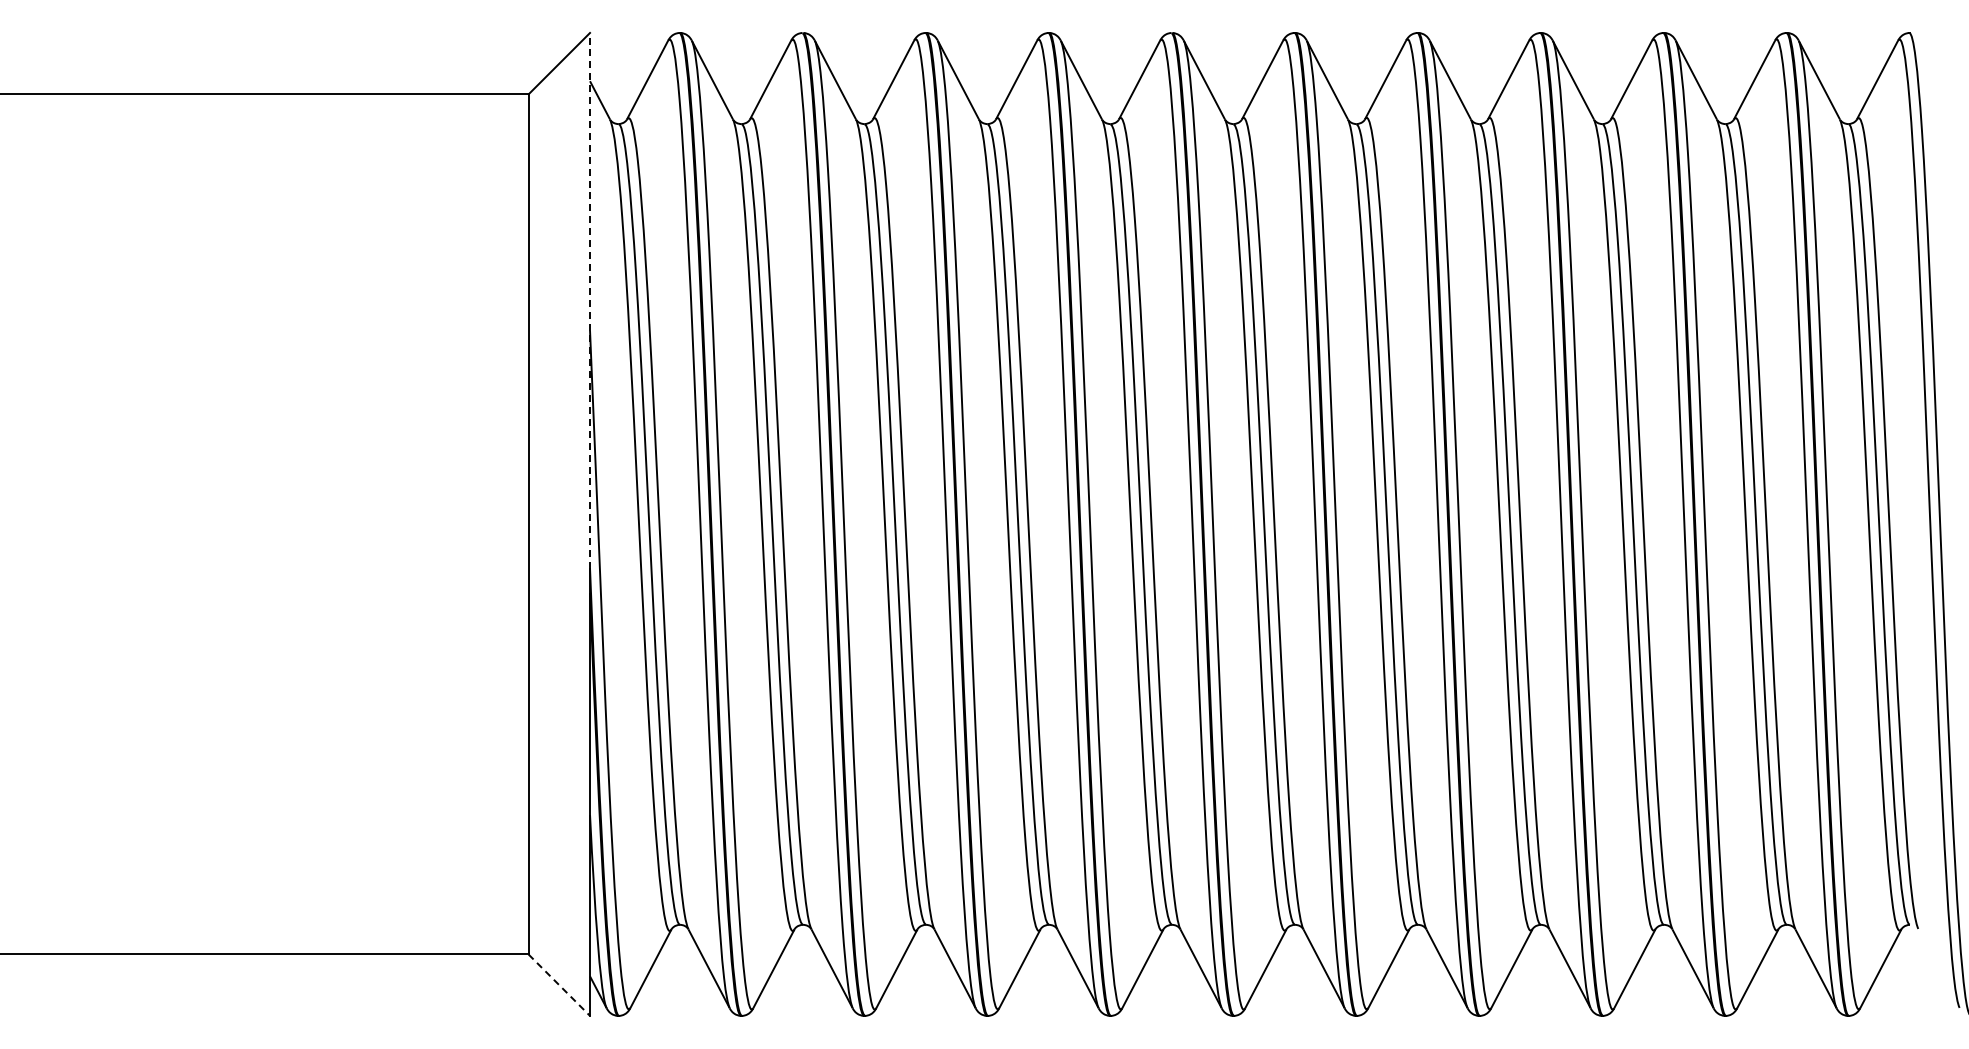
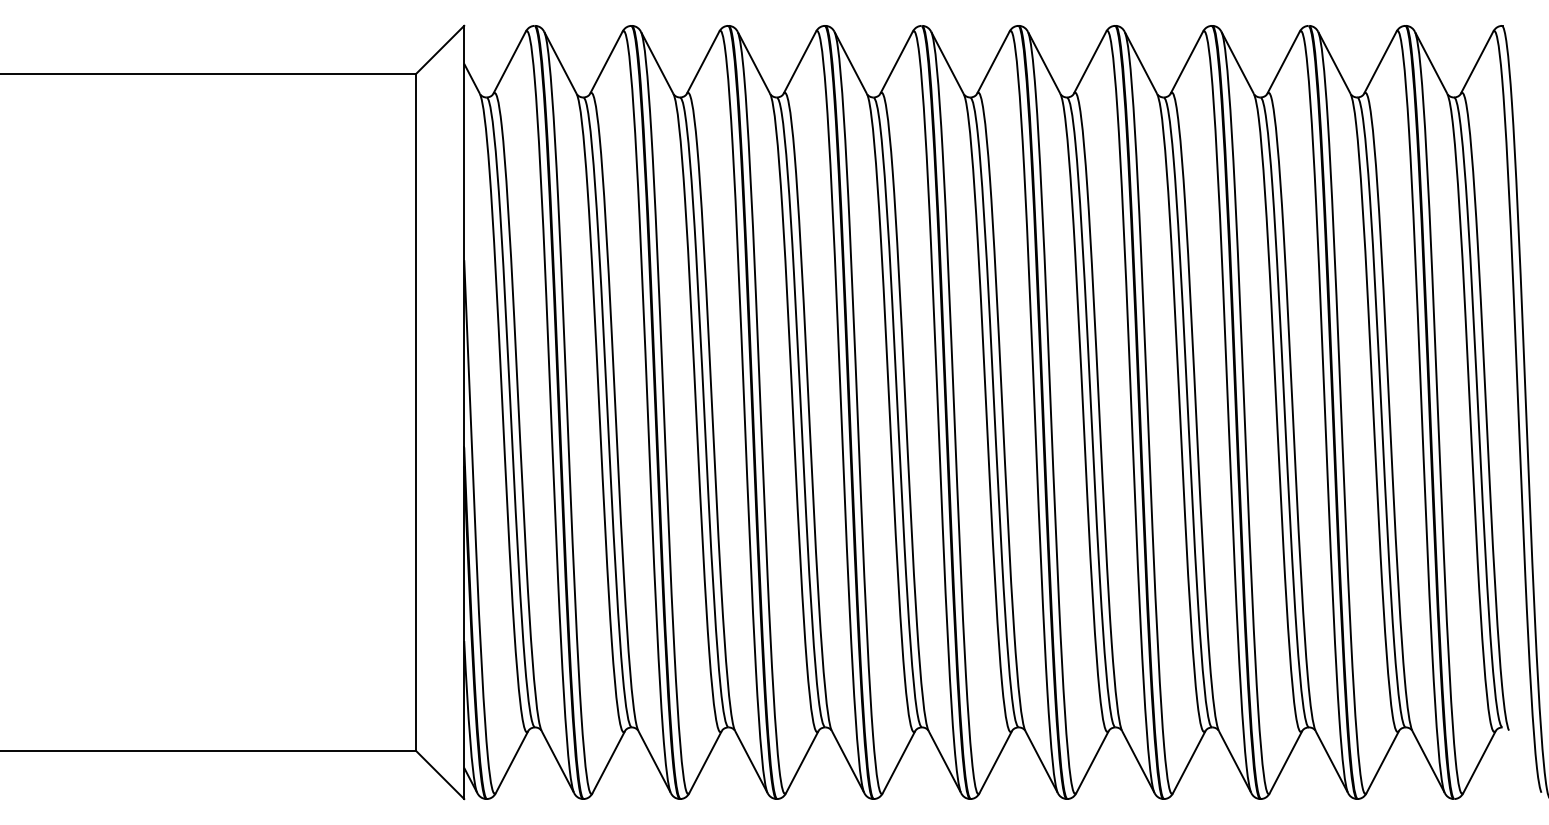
line: (590, 300) -> (464, 236), dashed -> solid
line: (559, 985) -> (440, 775), dashed -> solid

